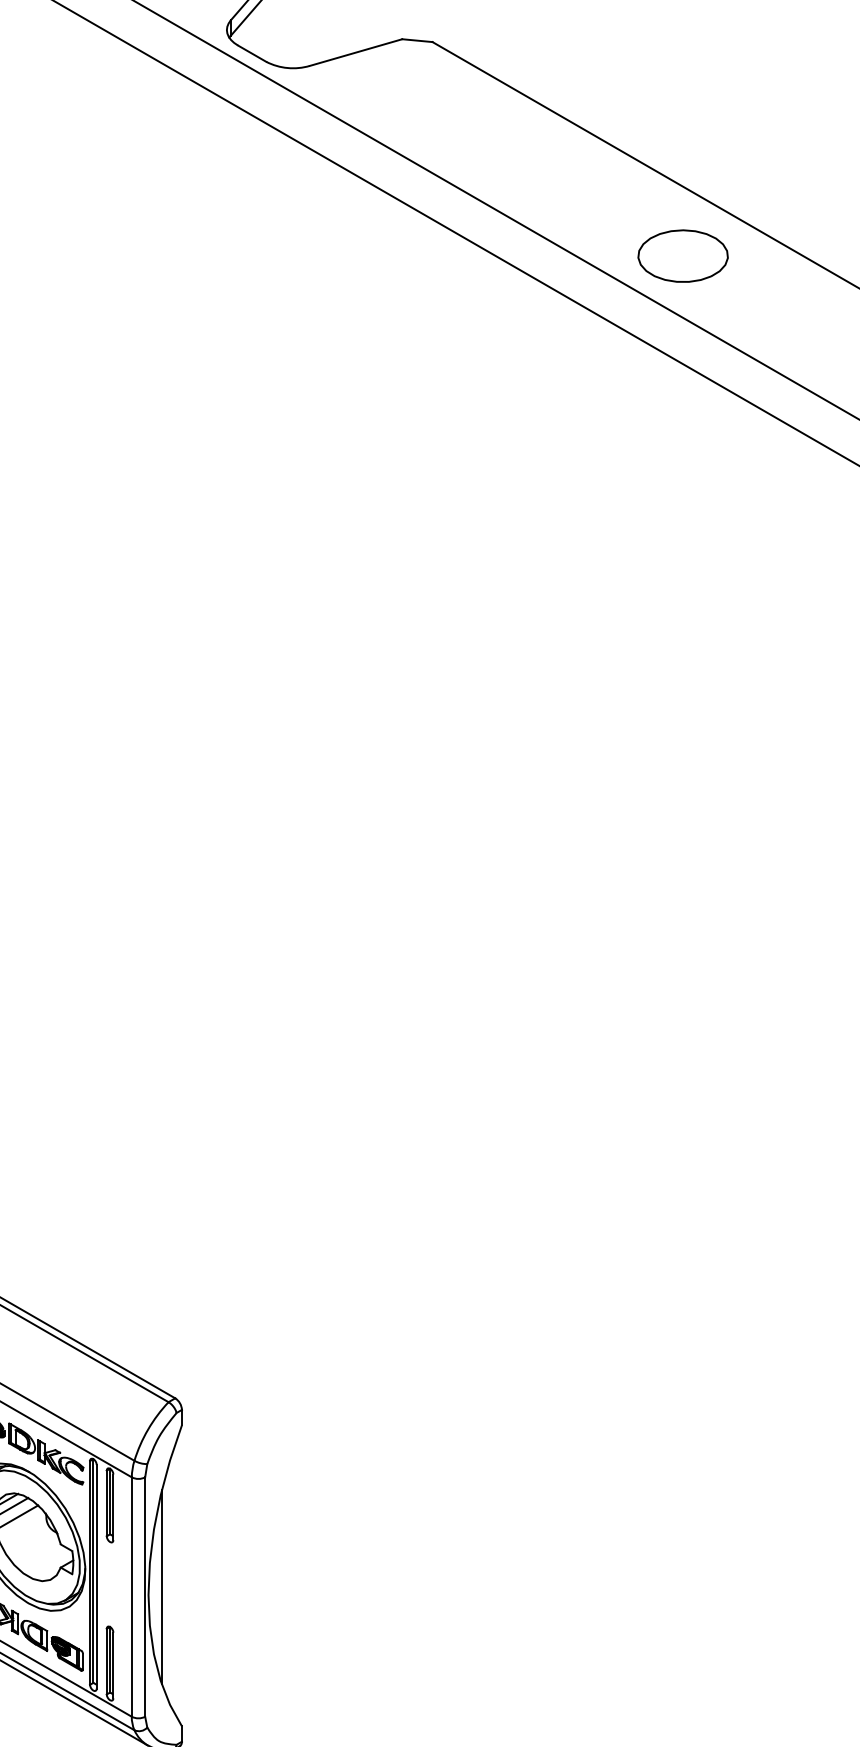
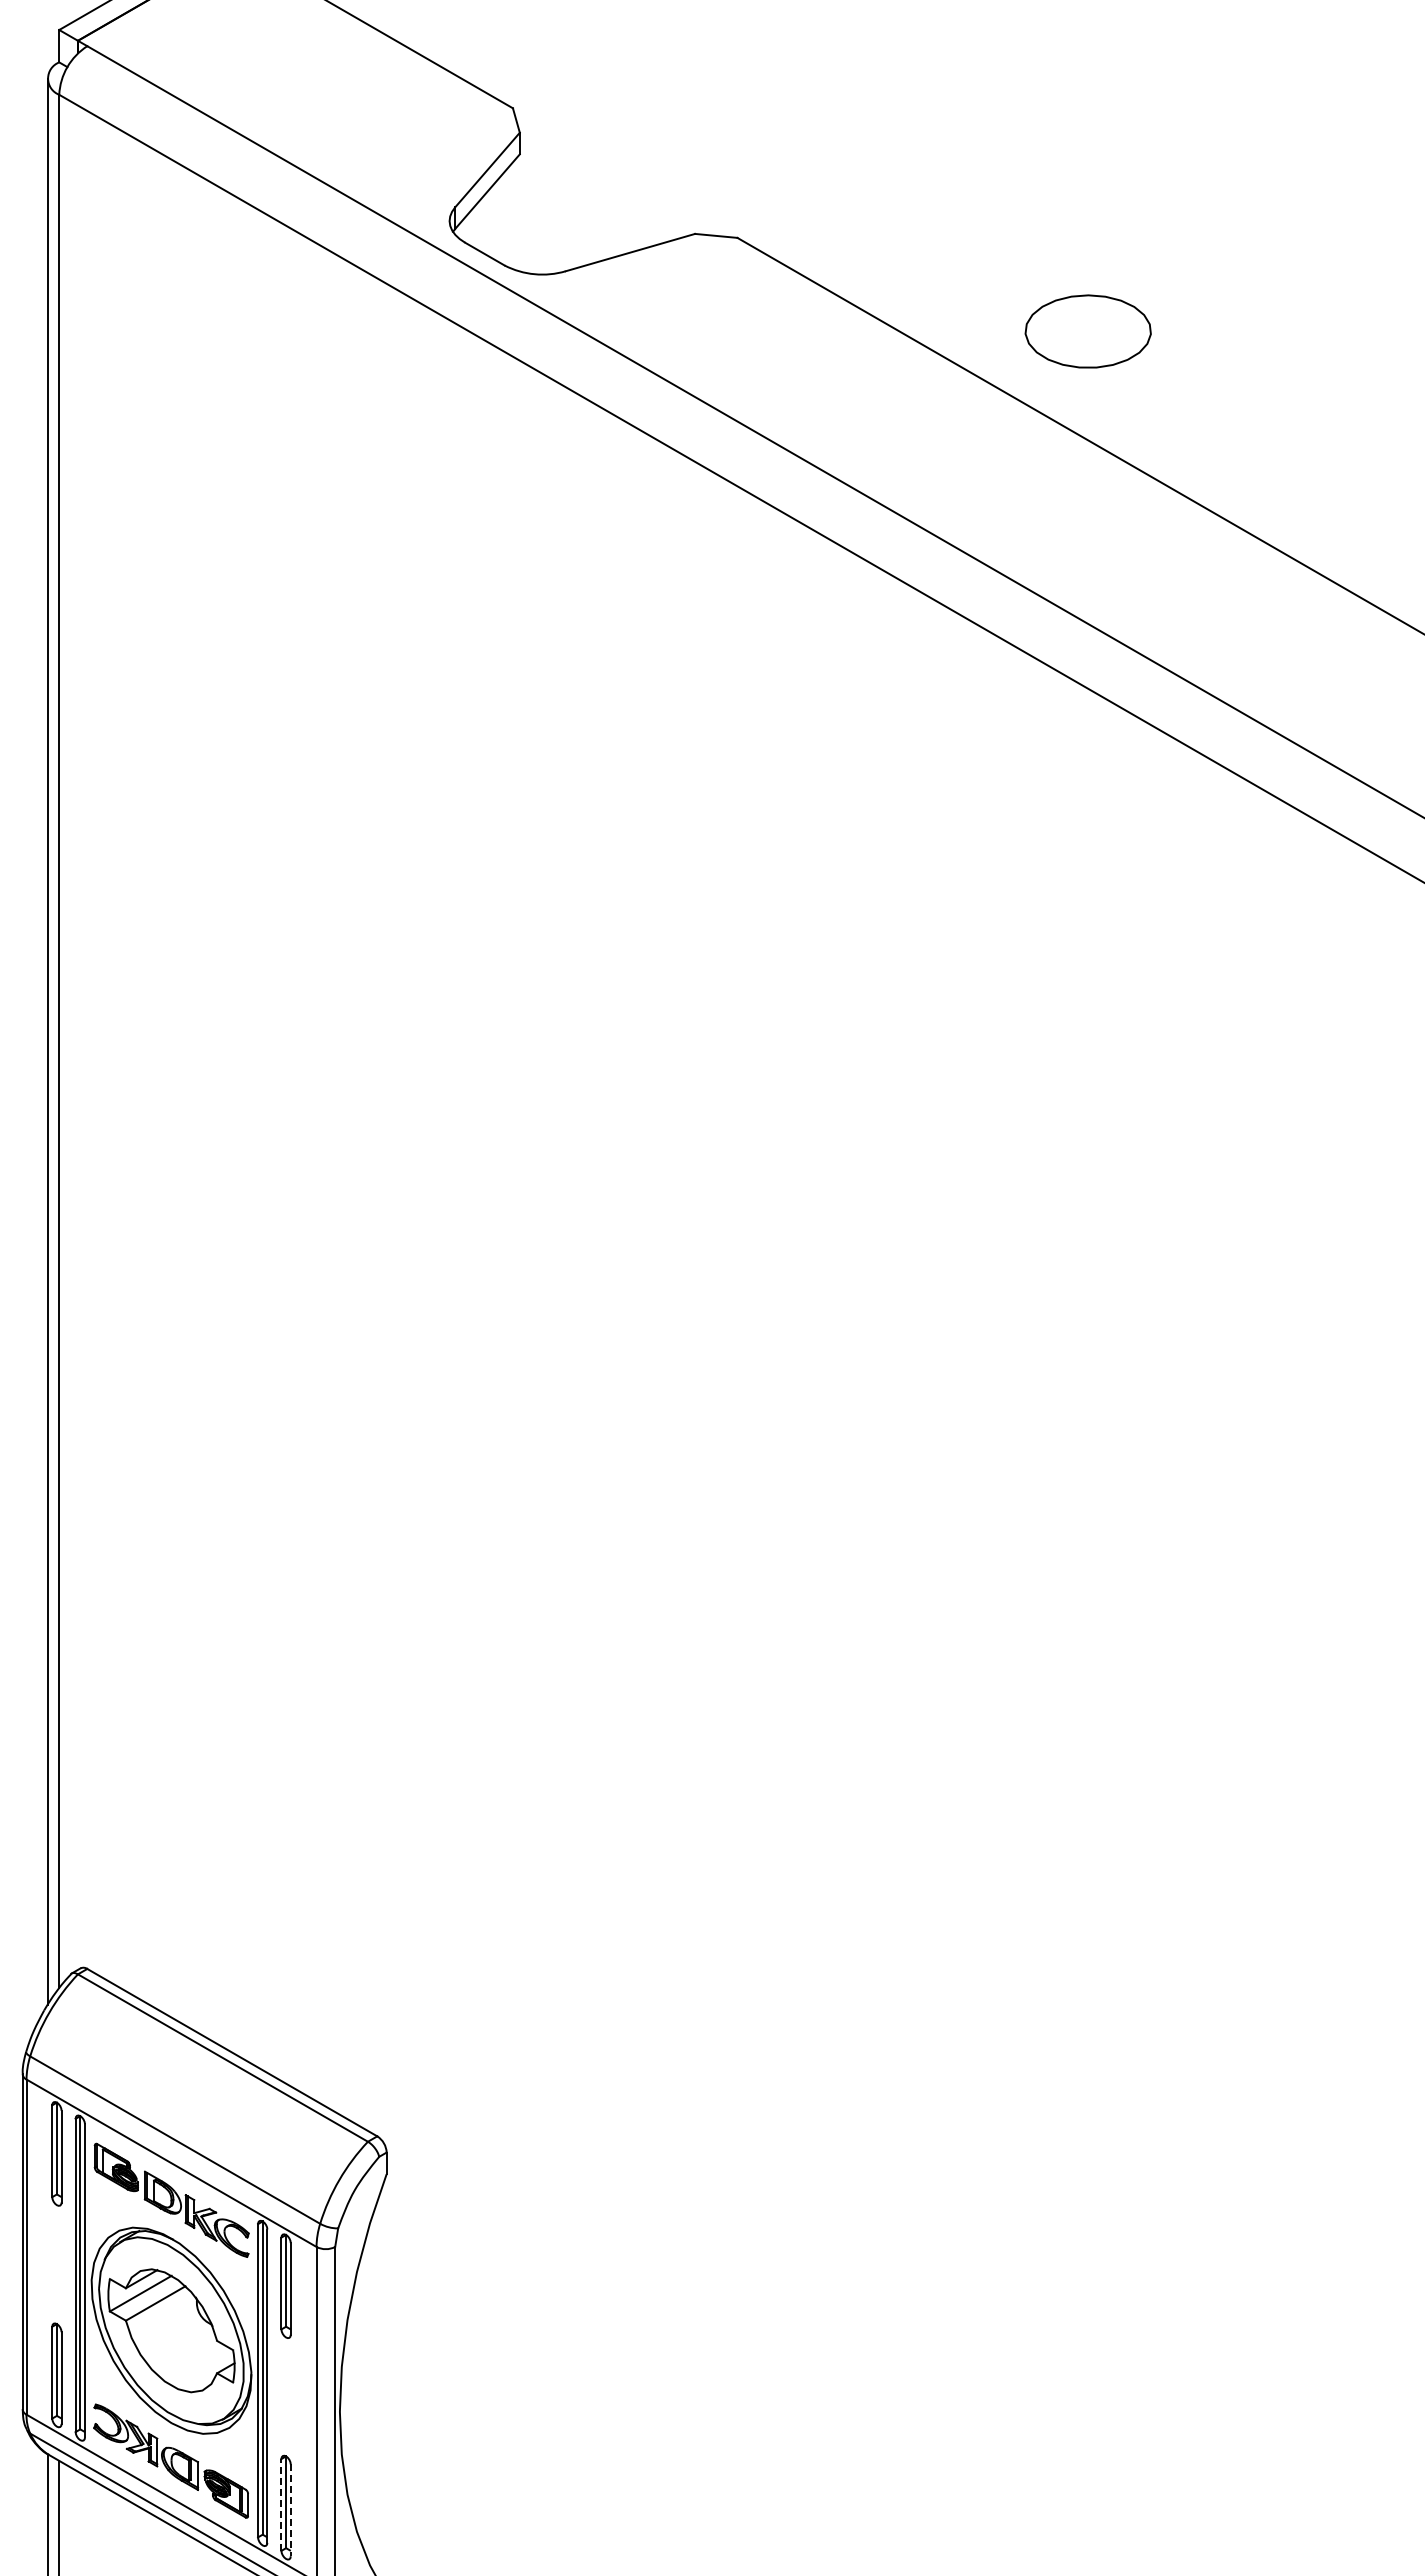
part: (682, 256) -> (1087, 331), moved
line: (161, 1587) -> (358, 2400), removed
line: (106, 1661) -> (281, 2504), solid -> dashed
line: (113, 1665) -> (290, 2510), solid -> dashed

